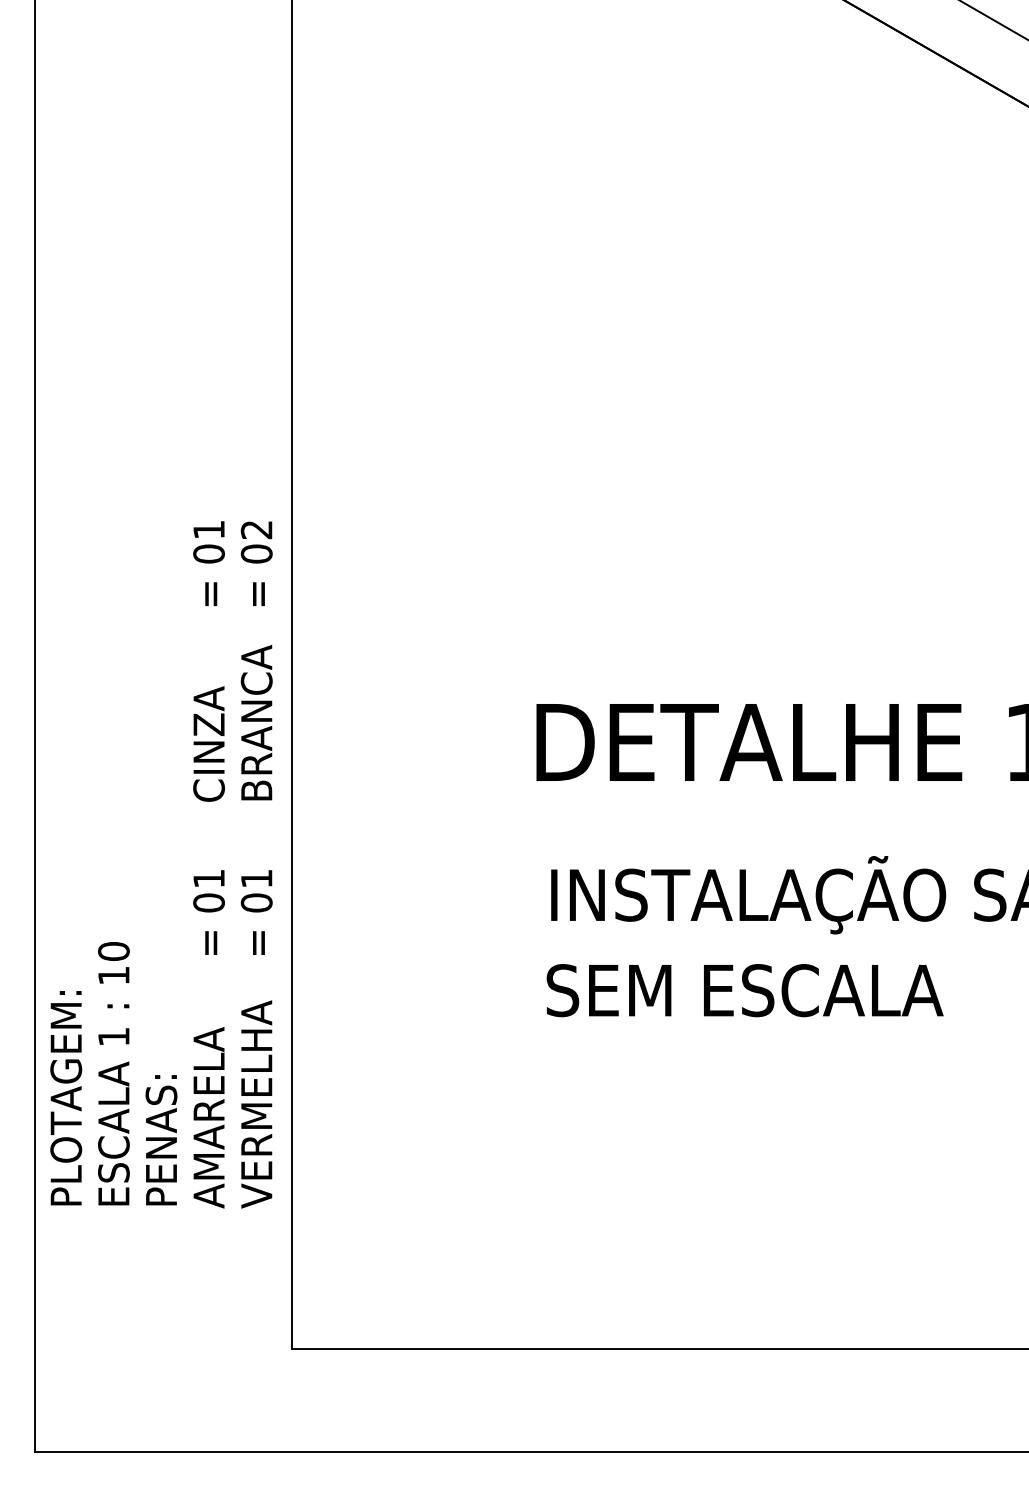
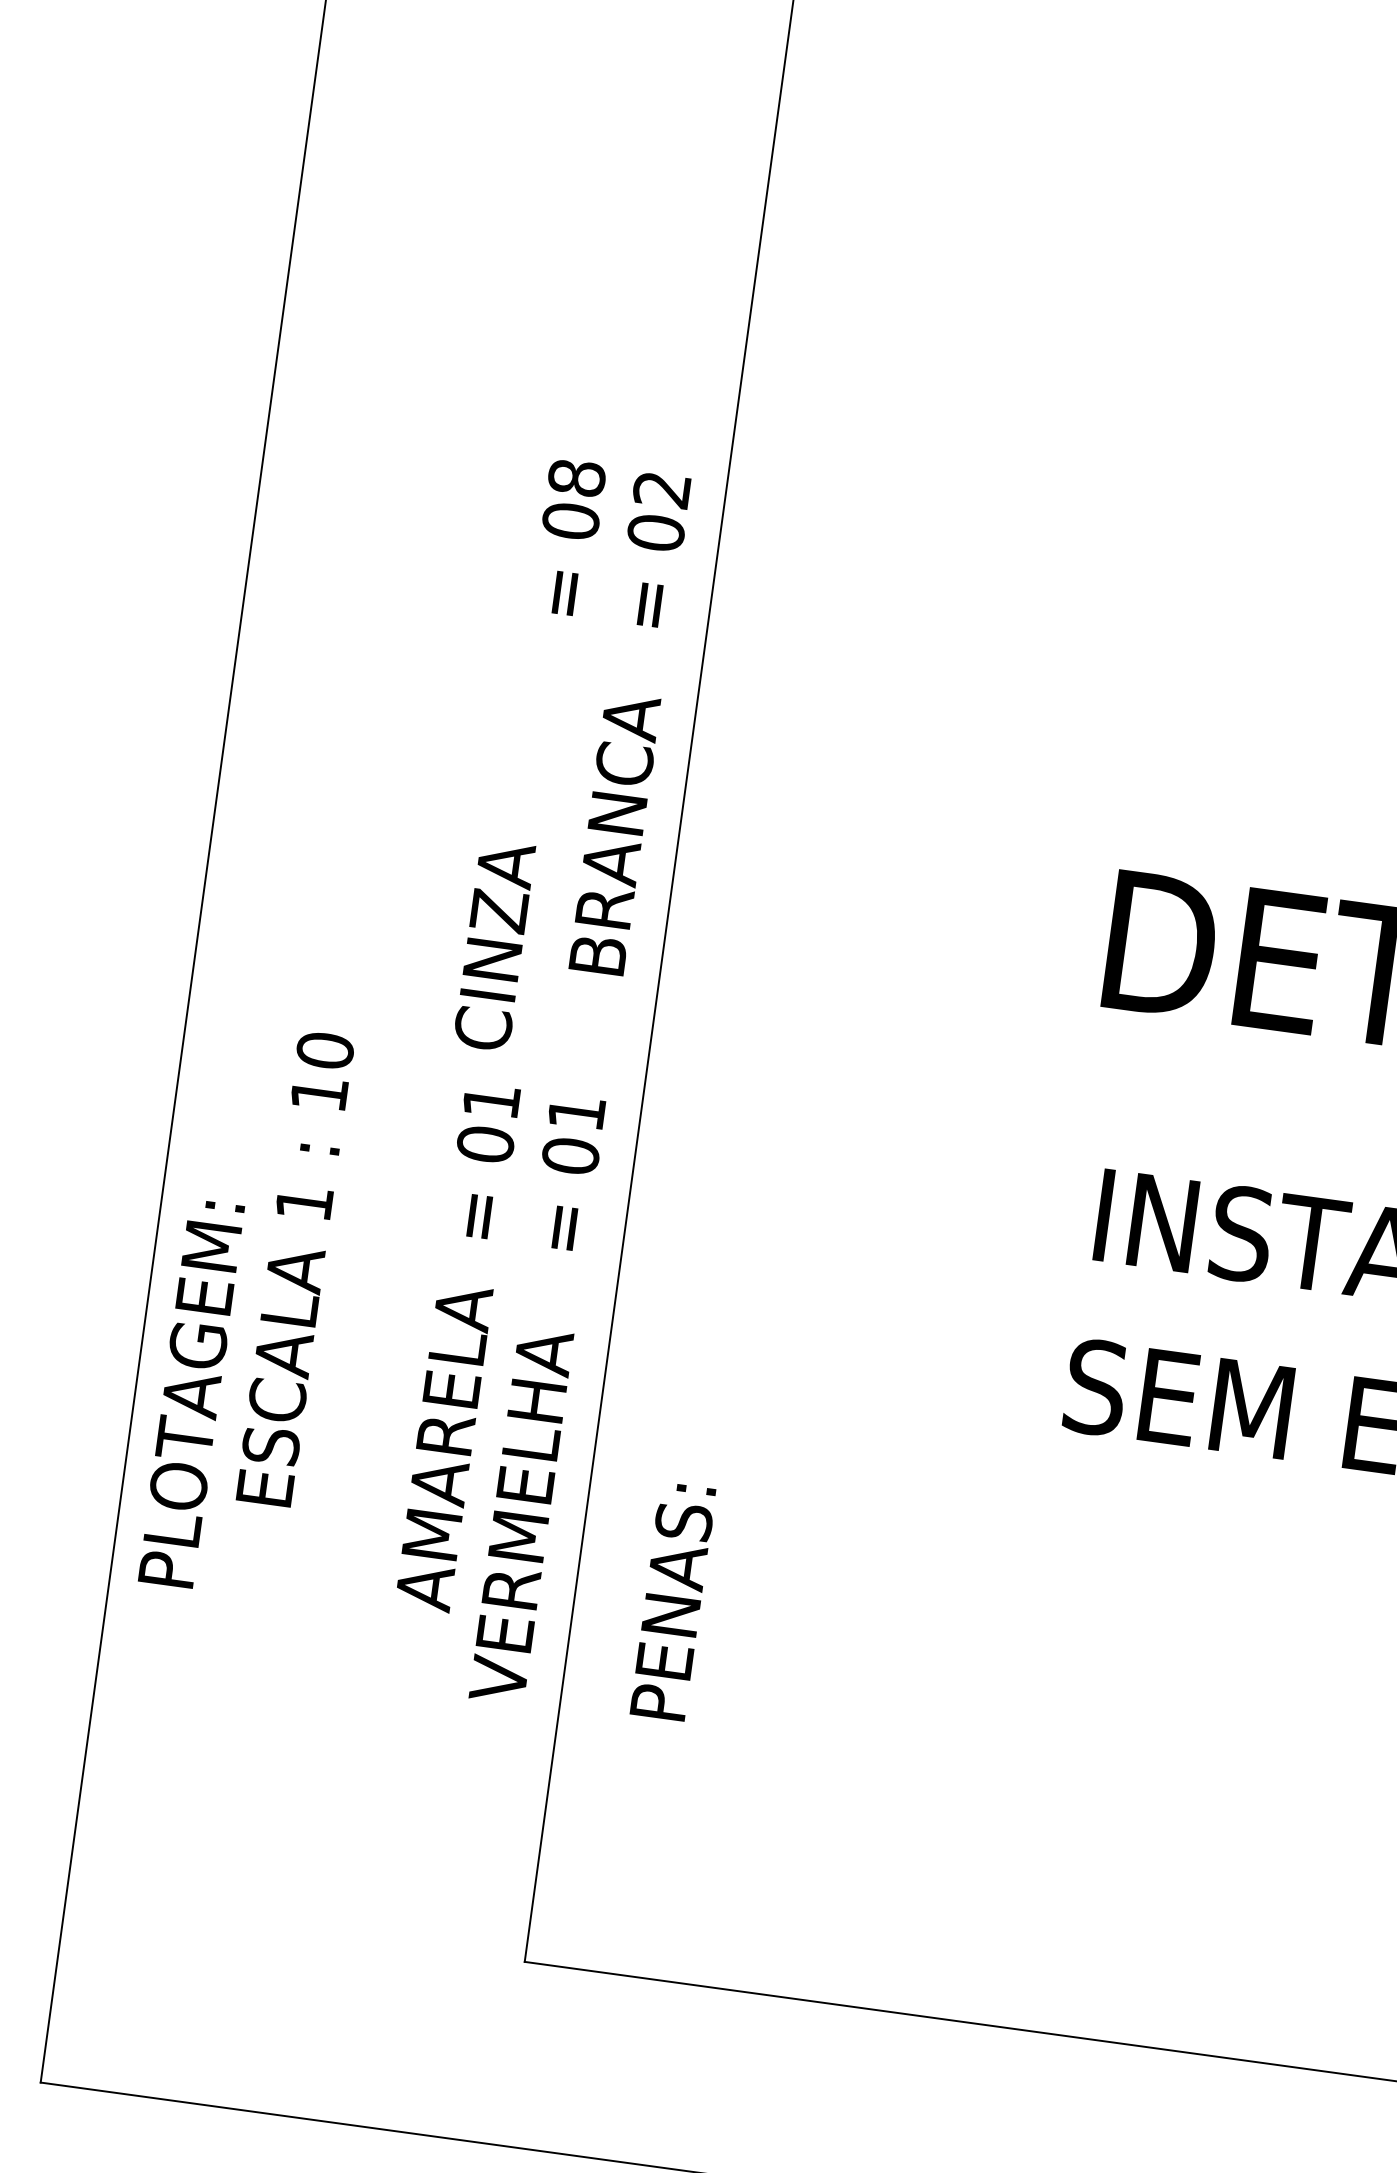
text: (208, 529) -> (575, 477), 01 -> 08
text: (208, 743) -> (493, 944), moved
text: (113, 1073) -> (294, 1268), moved
text: (66, 1098) -> (191, 1394), moved
text: (208, 1117) -> (443, 1447), moved
text: (161, 1140) -> (672, 1602), moved

